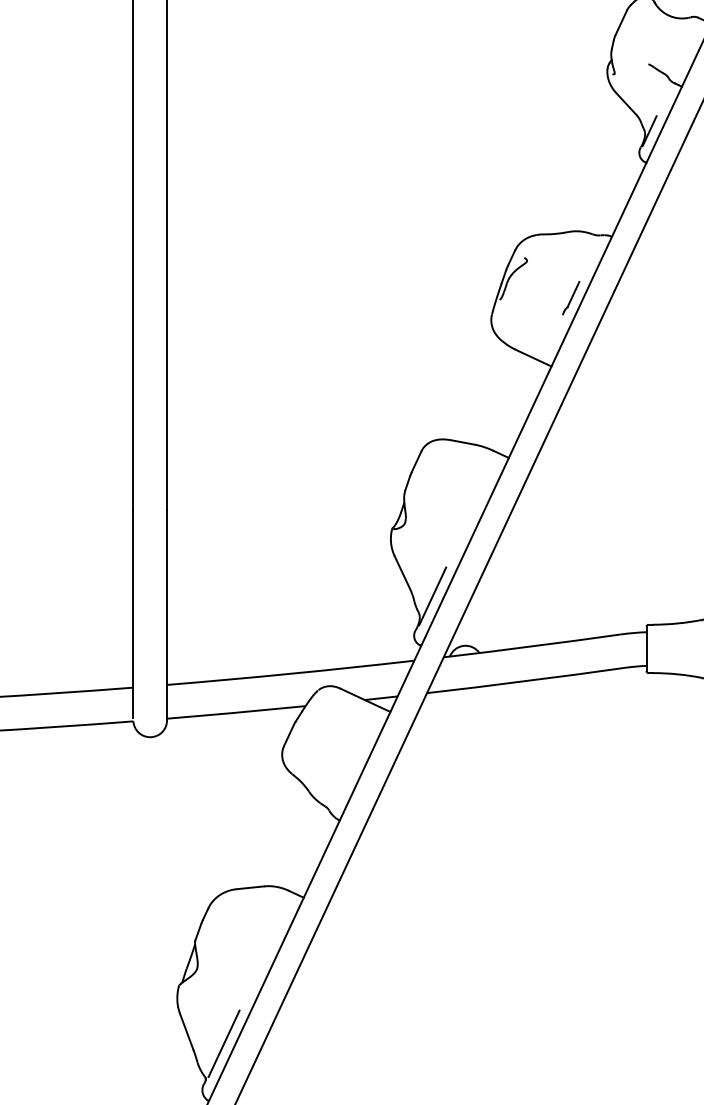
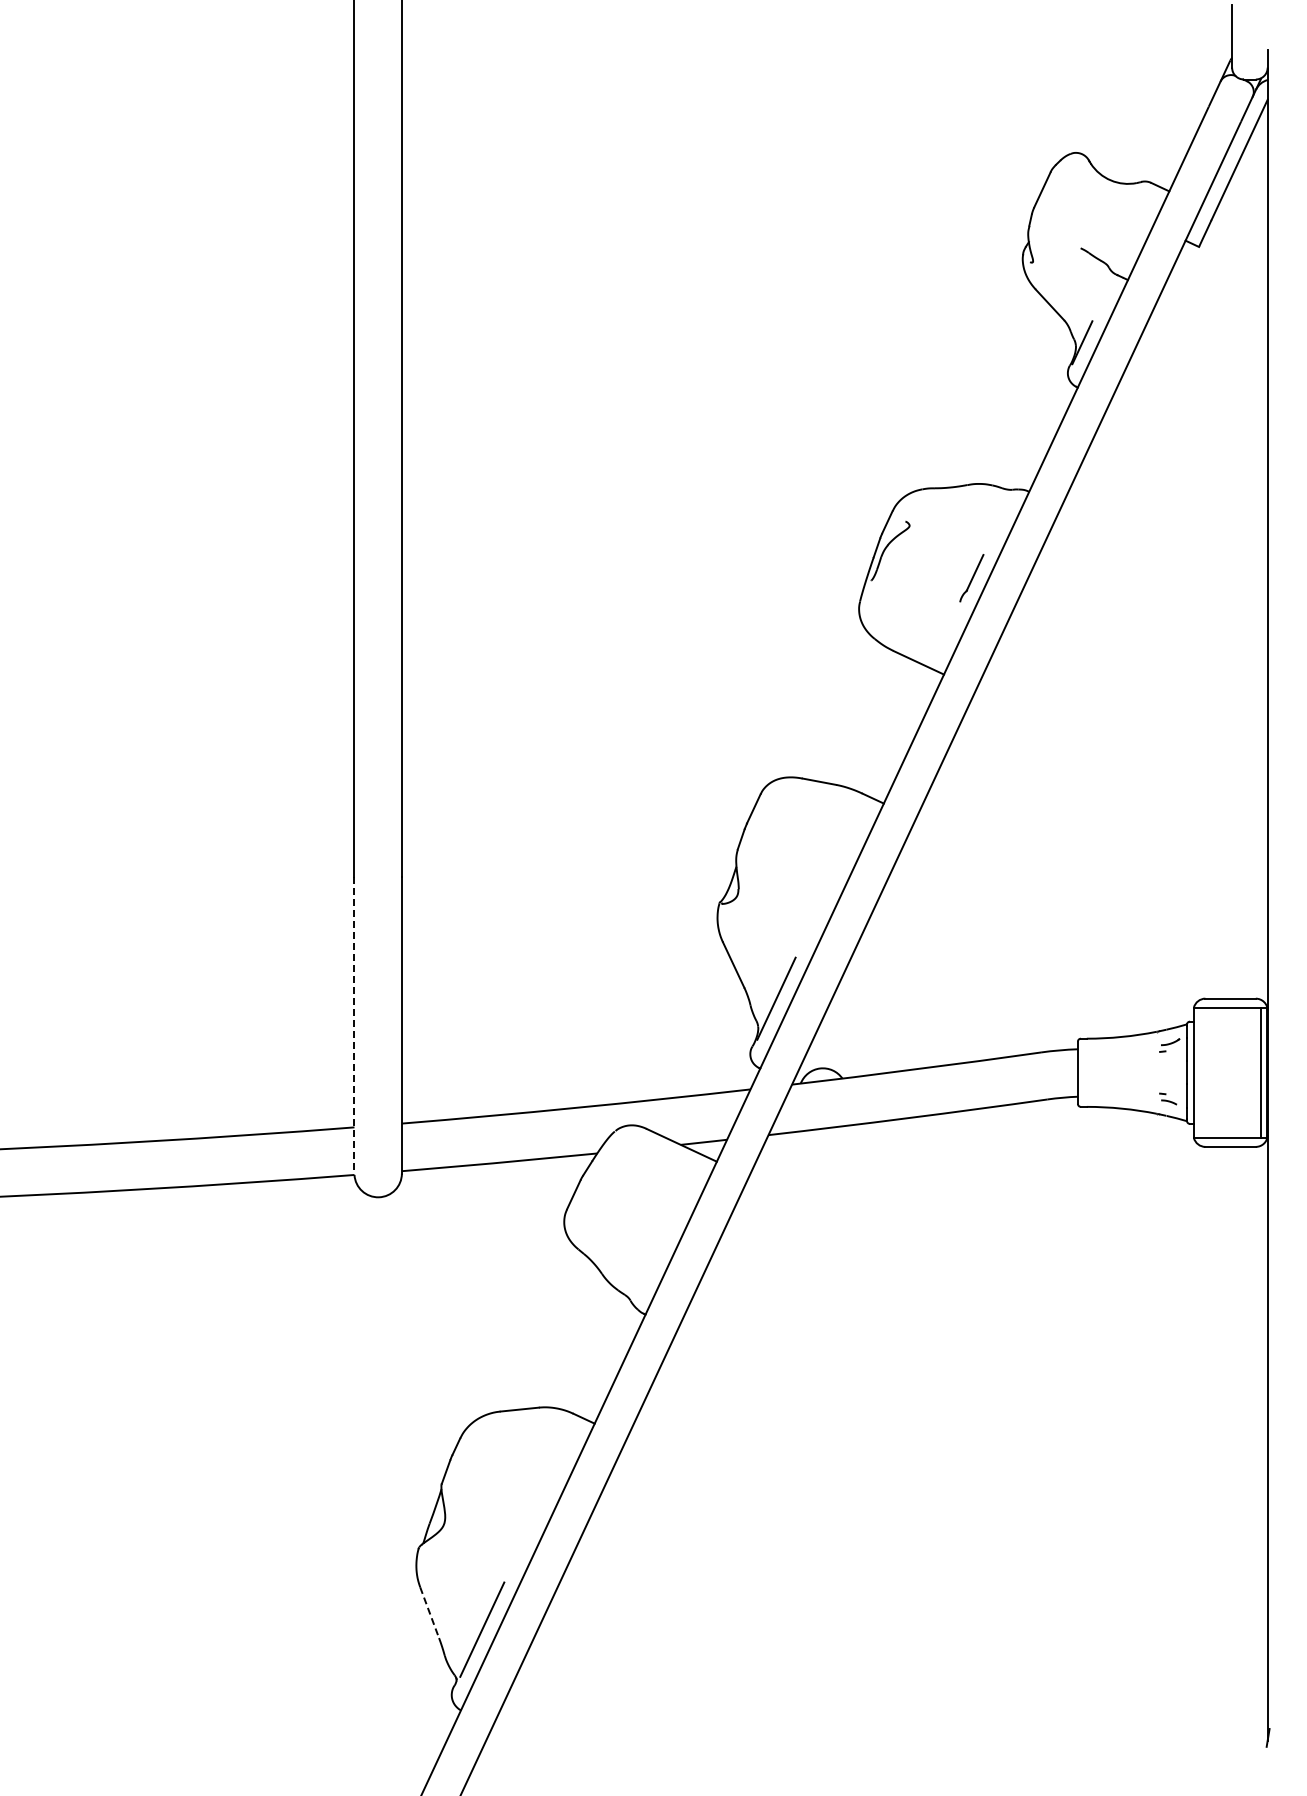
line: (133, 613) -> (354, 1023), solid -> dashed
line: (186, 1032) -> (429, 1613), solid -> dashed

